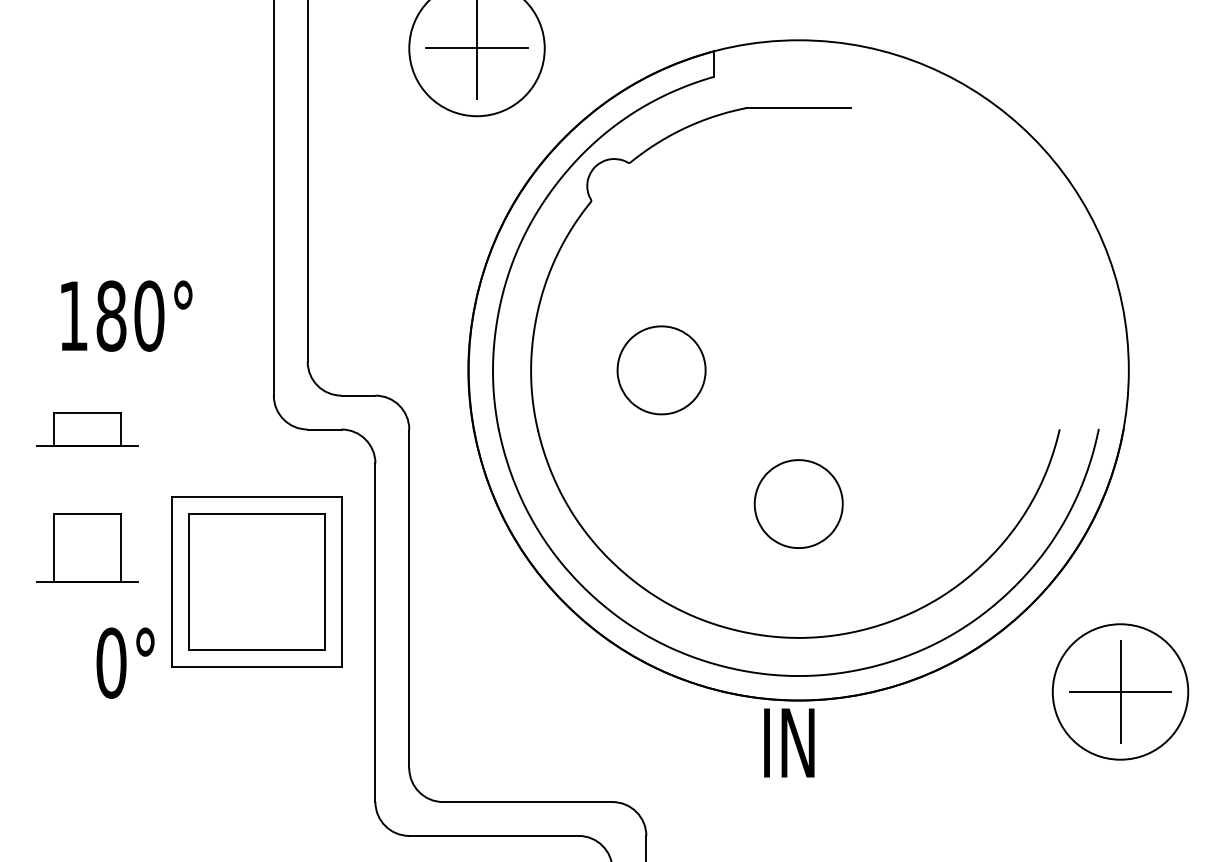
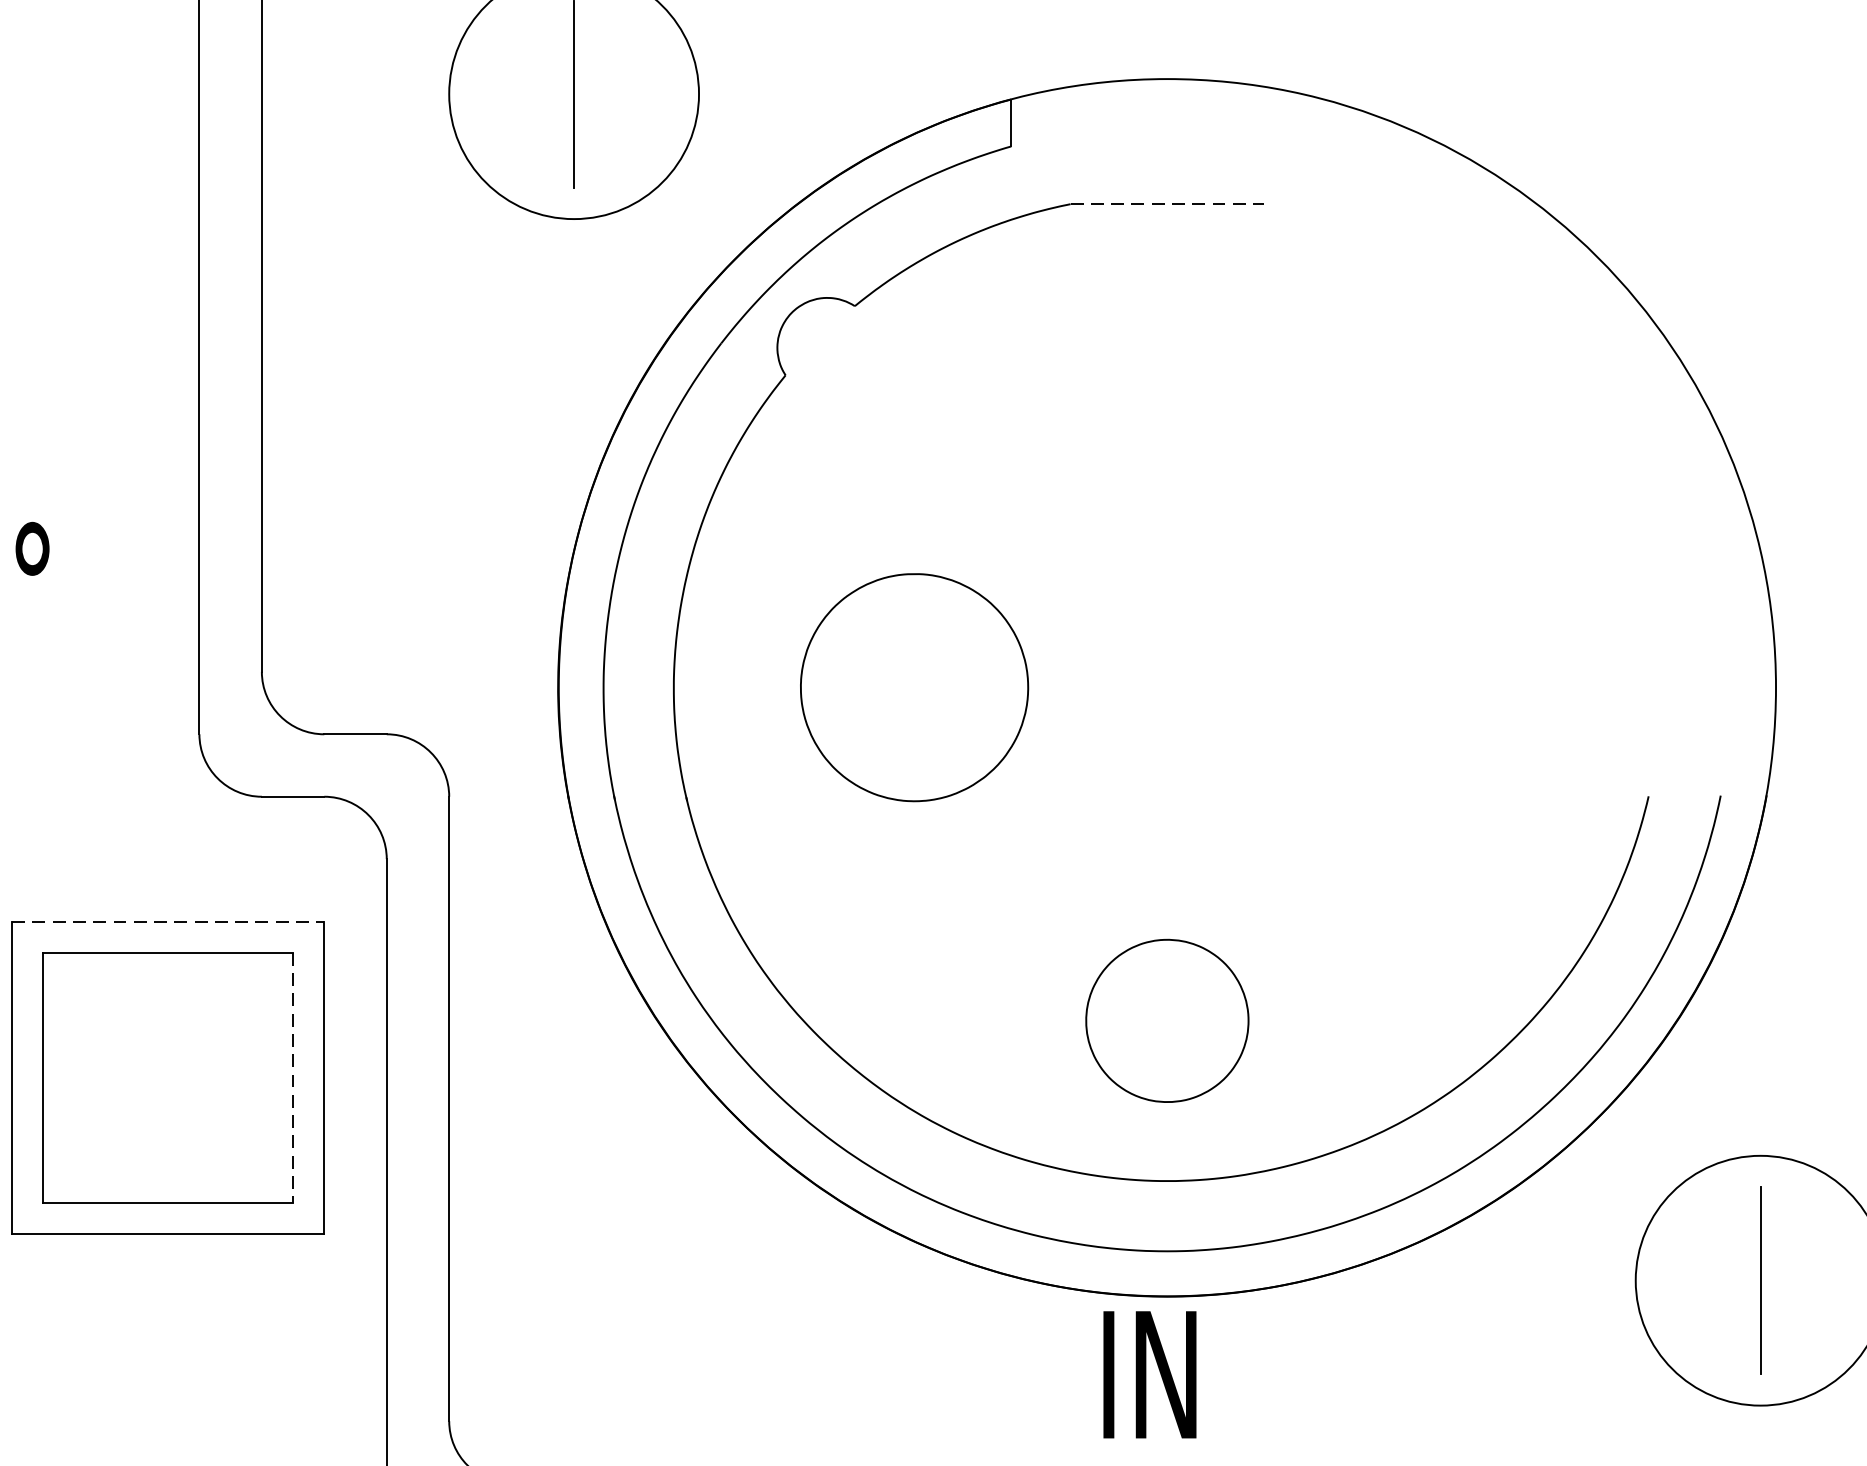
line: (476, 48) -> (573, 94), removed
line: (799, 108) -> (1168, 204), solid -> dashed
part: (661, 370) -> (914, 687), size x1.4
line: (256, 497) -> (167, 922), solid -> dashed
part: (798, 503) -> (1166, 1019), moved
line: (324, 581) -> (292, 1076), solid -> dashed
line: (1120, 691) -> (1760, 1279), removed

